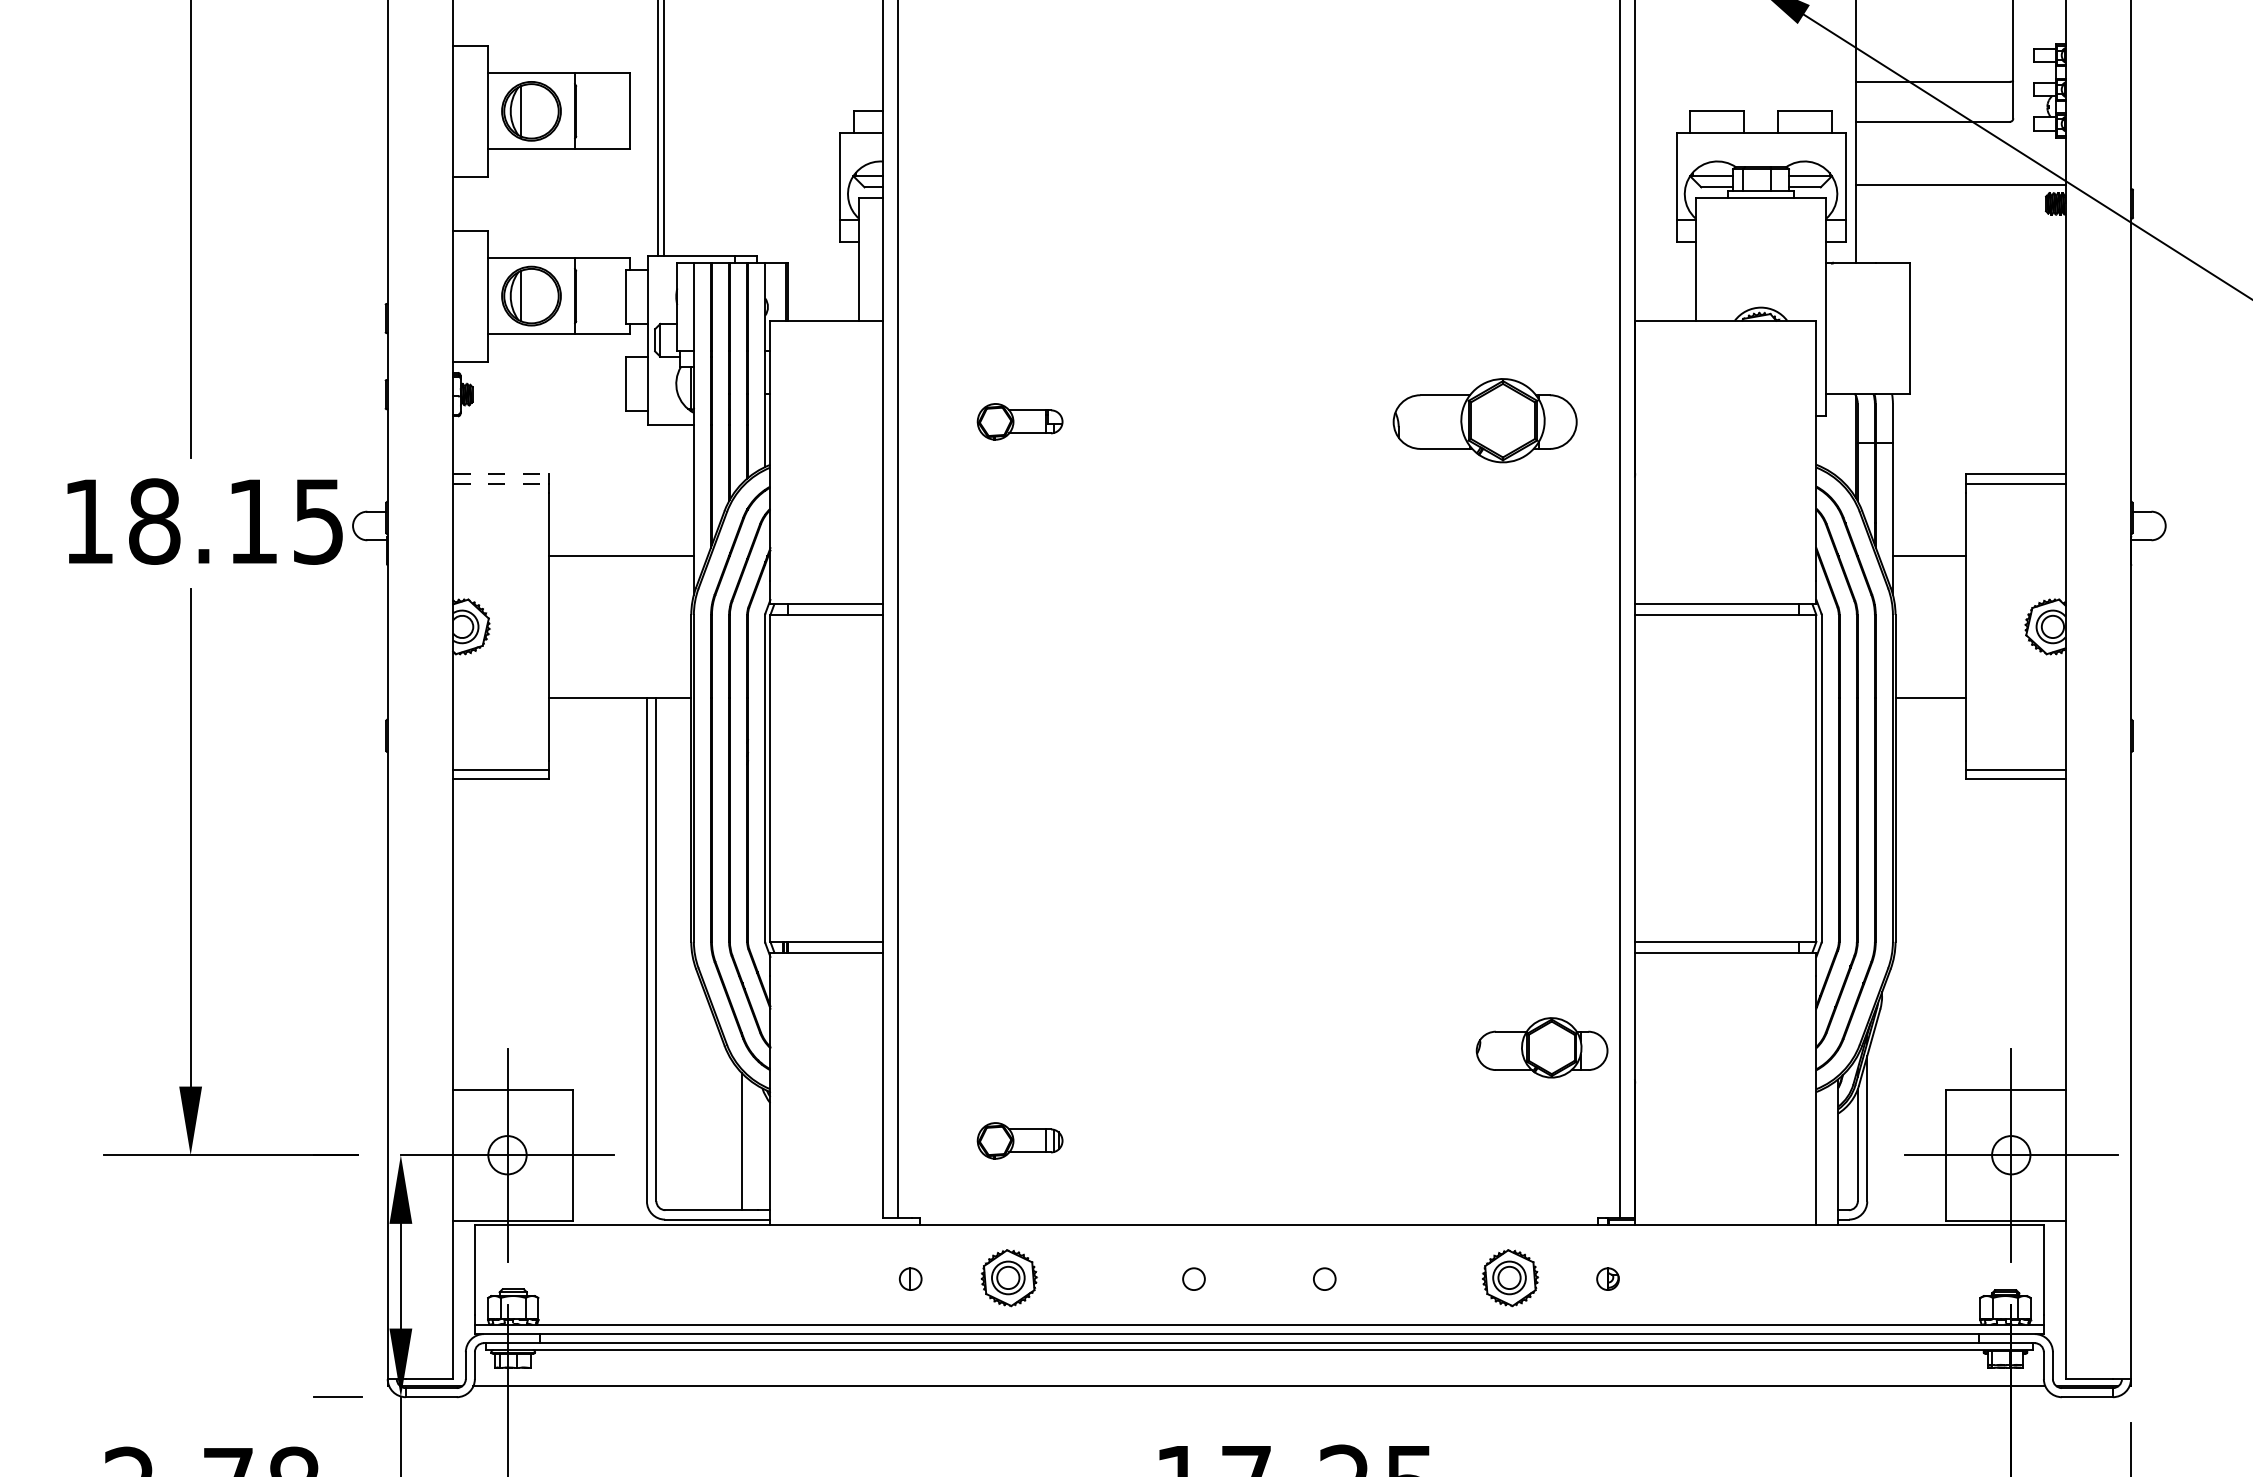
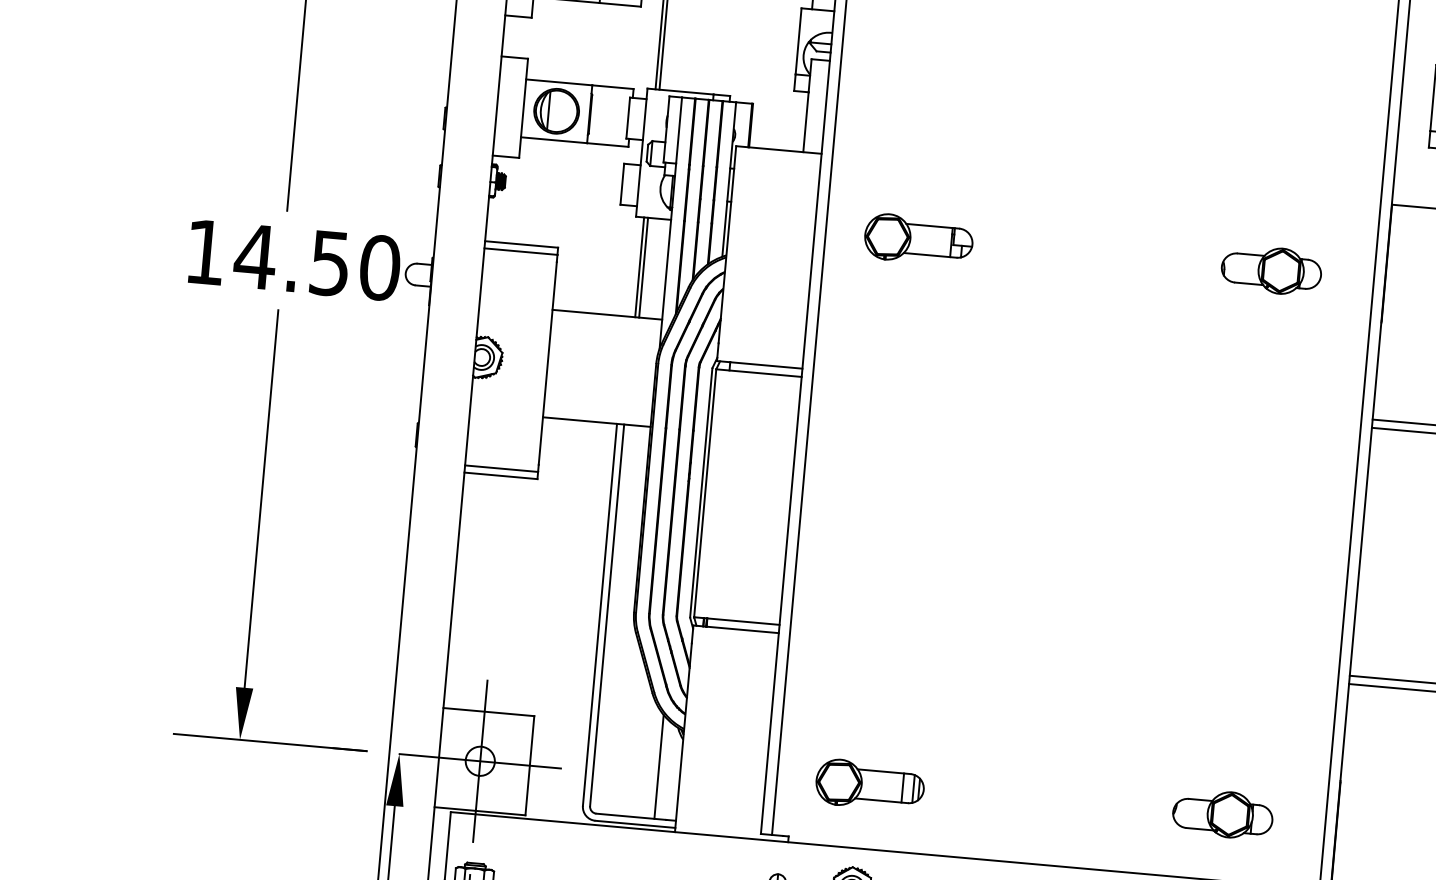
part: (1484, 420) -> (1271, 270), size x0.71
part: (1019, 421) -> (918, 239), size x1.67
line: (501, 474) -> (521, 244), dashed -> solid
line: (501, 483) -> (521, 251), dashed -> solid
line: (658, 490) -> (639, 267), added
line: (663, 490) -> (643, 267), added
text: (235, 521) -> (316, 262), 18.15 -> 14.50
part: (1541, 1047) -> (1222, 813), moved
part: (1019, 1140) -> (869, 784), size x1.67

